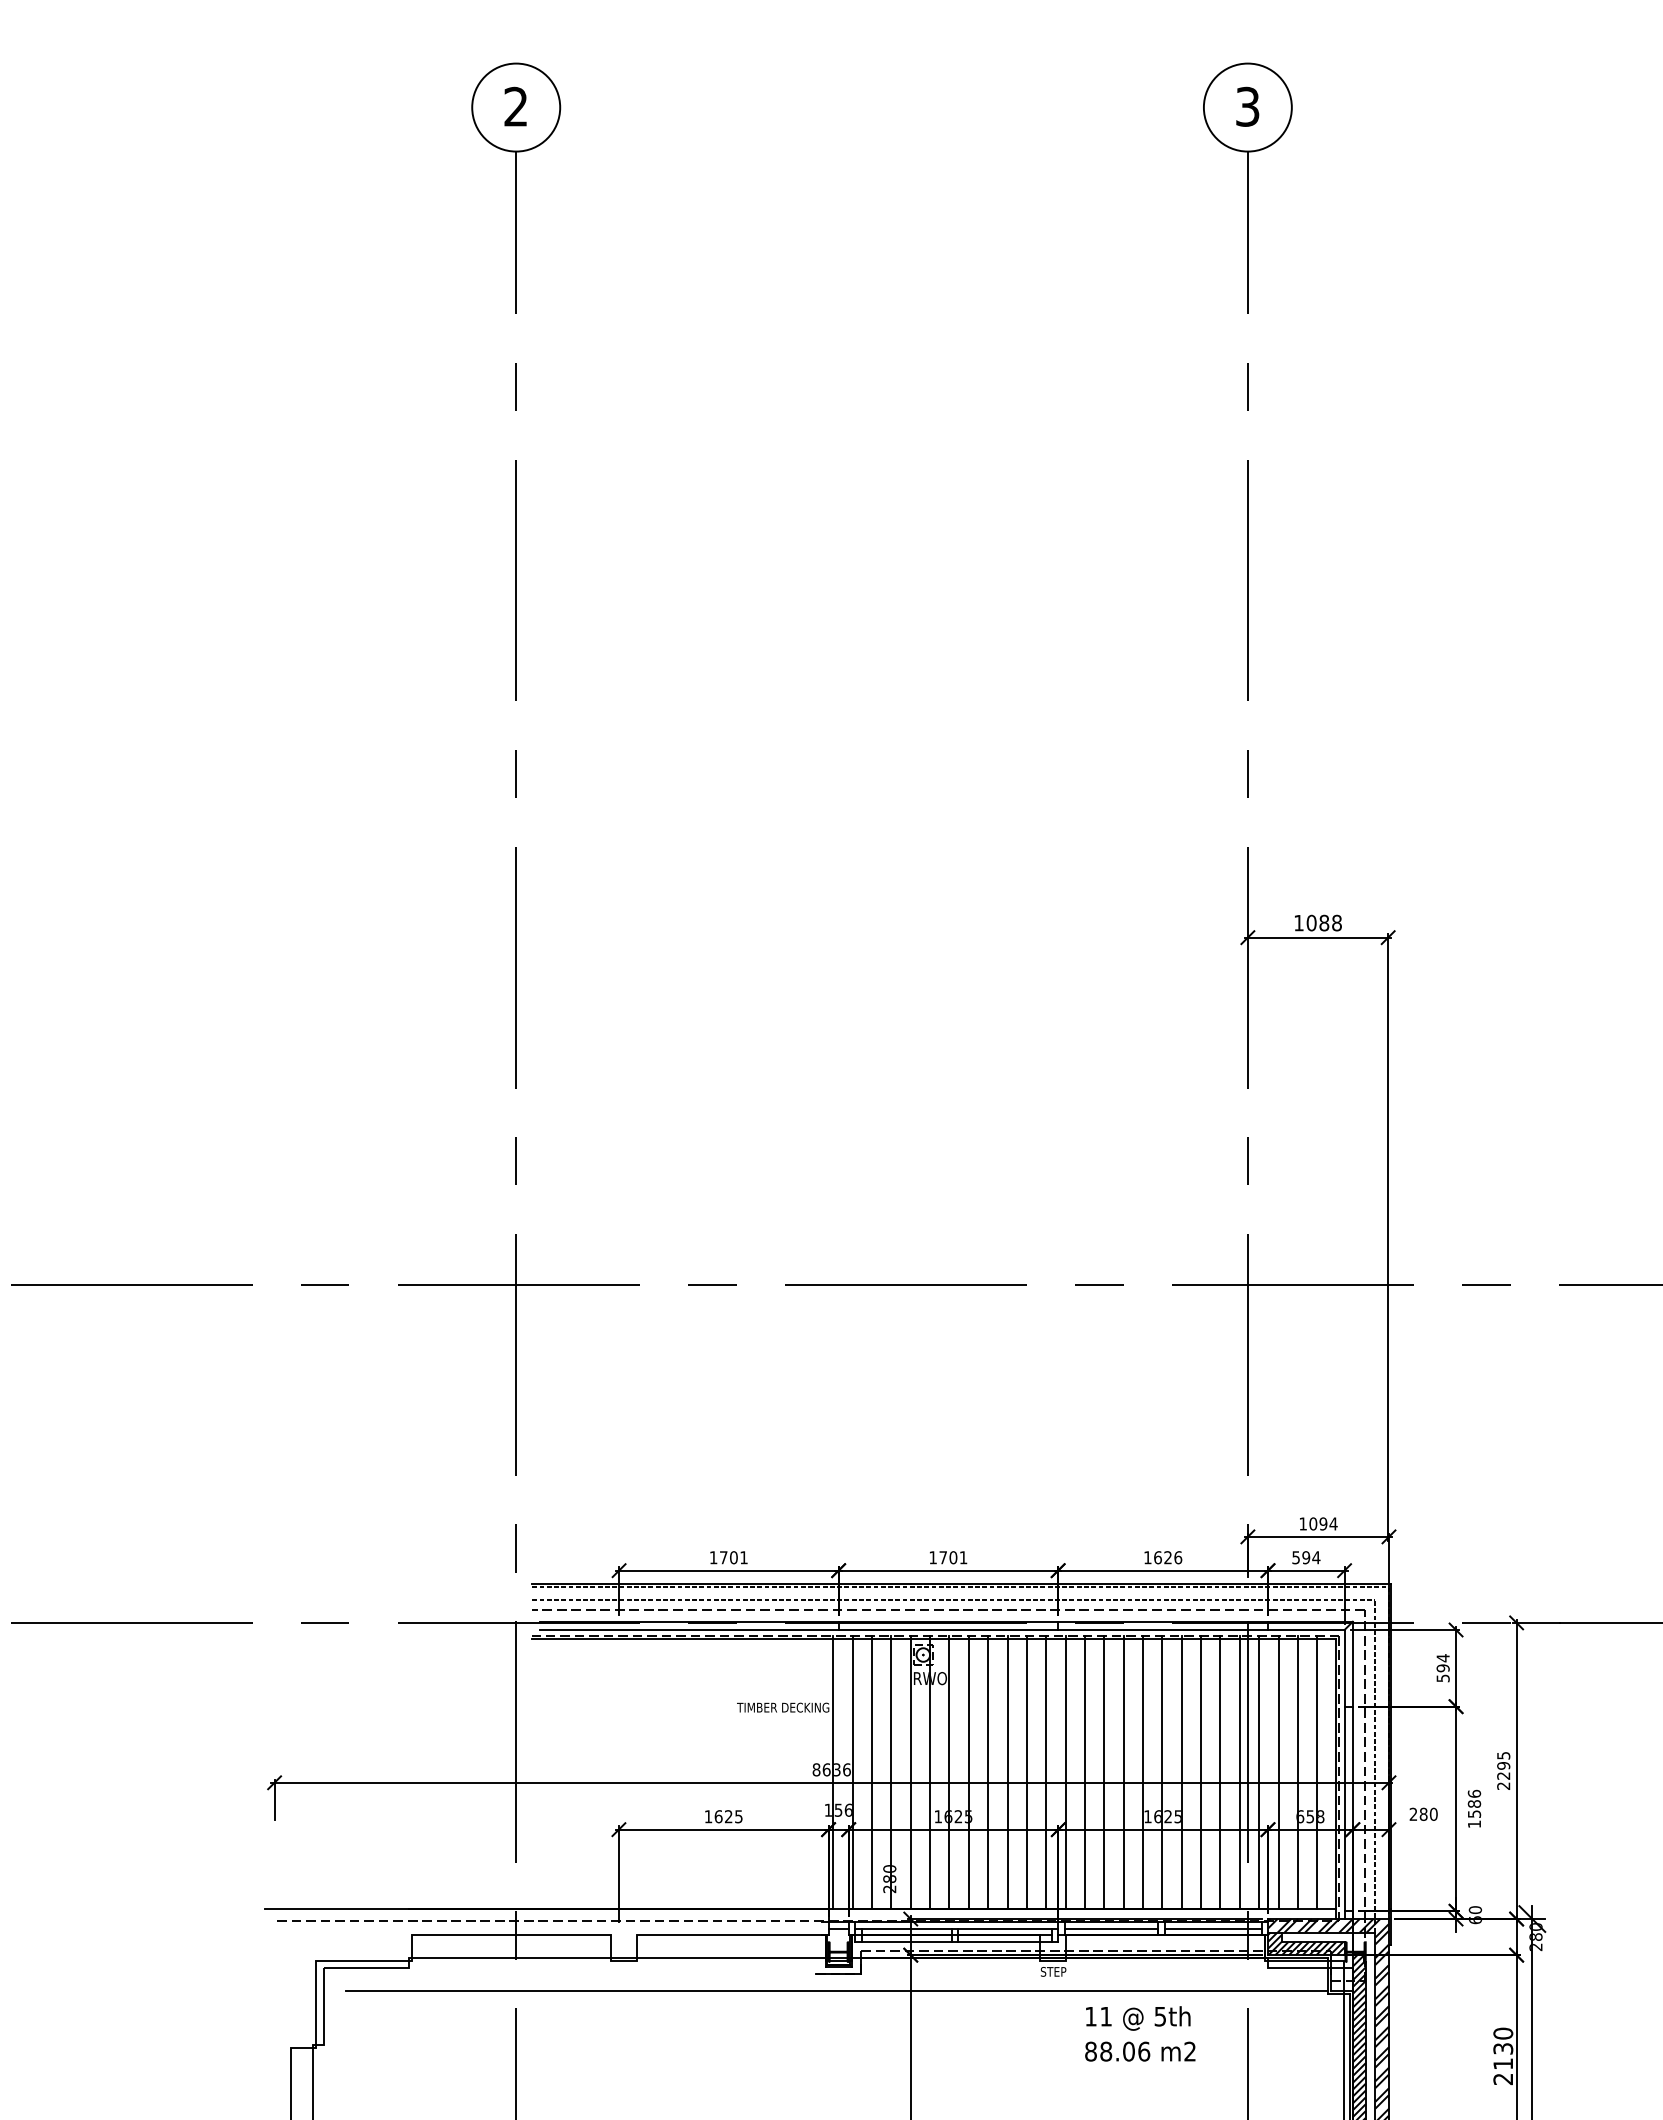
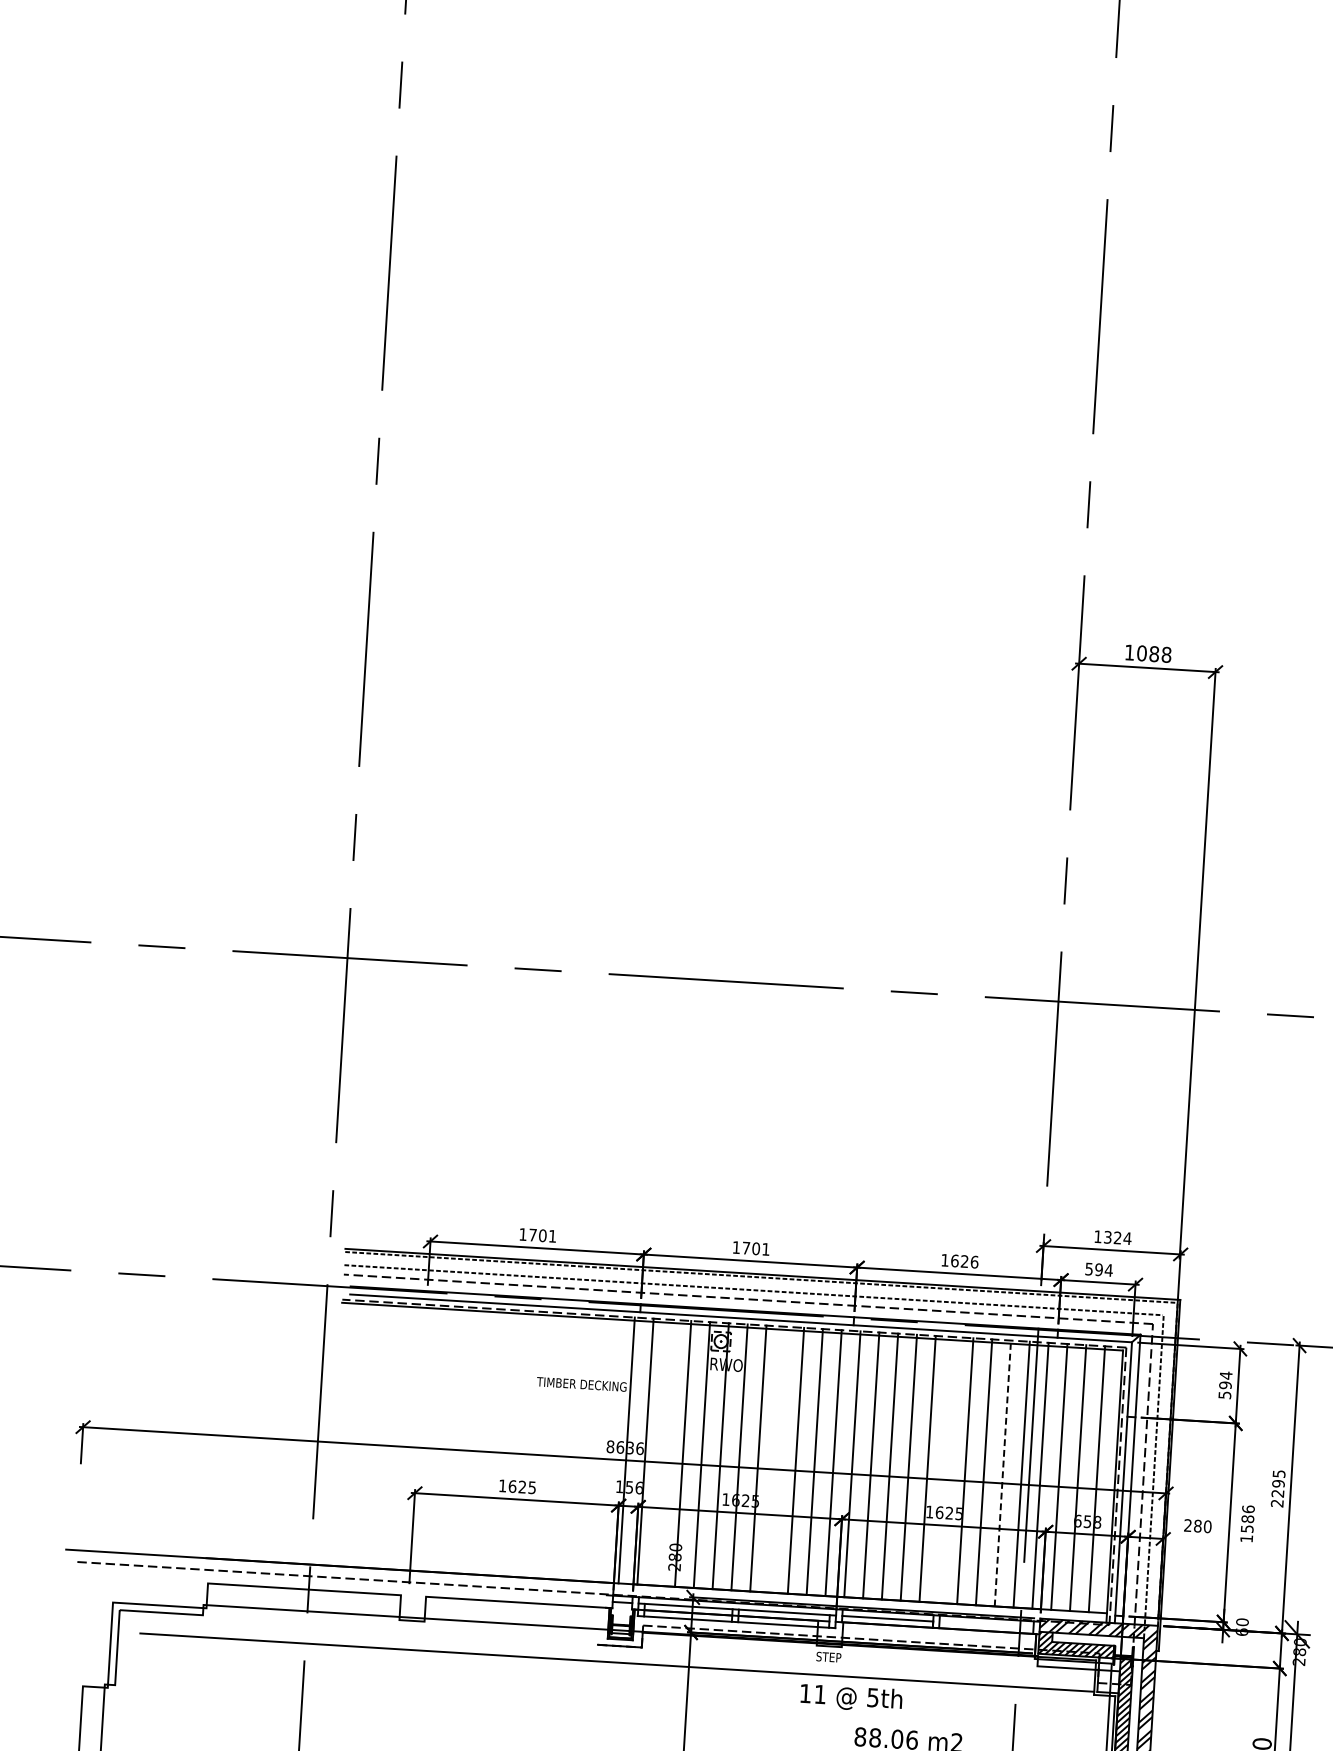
text: (1318, 1523) -> (1112, 1237), 1094 -> 1324
line: (872, 1772) -> (664, 1452), removed
line: (988, 1772) -> (777, 1459), removed
line: (1162, 1772) -> (946, 1469), removed
line: (1220, 1772) -> (1002, 1473), solid -> dashed
line: (1212, 1928) -> (985, 1624), removed
text: (1138, 2018) -> (851, 1698), moved

